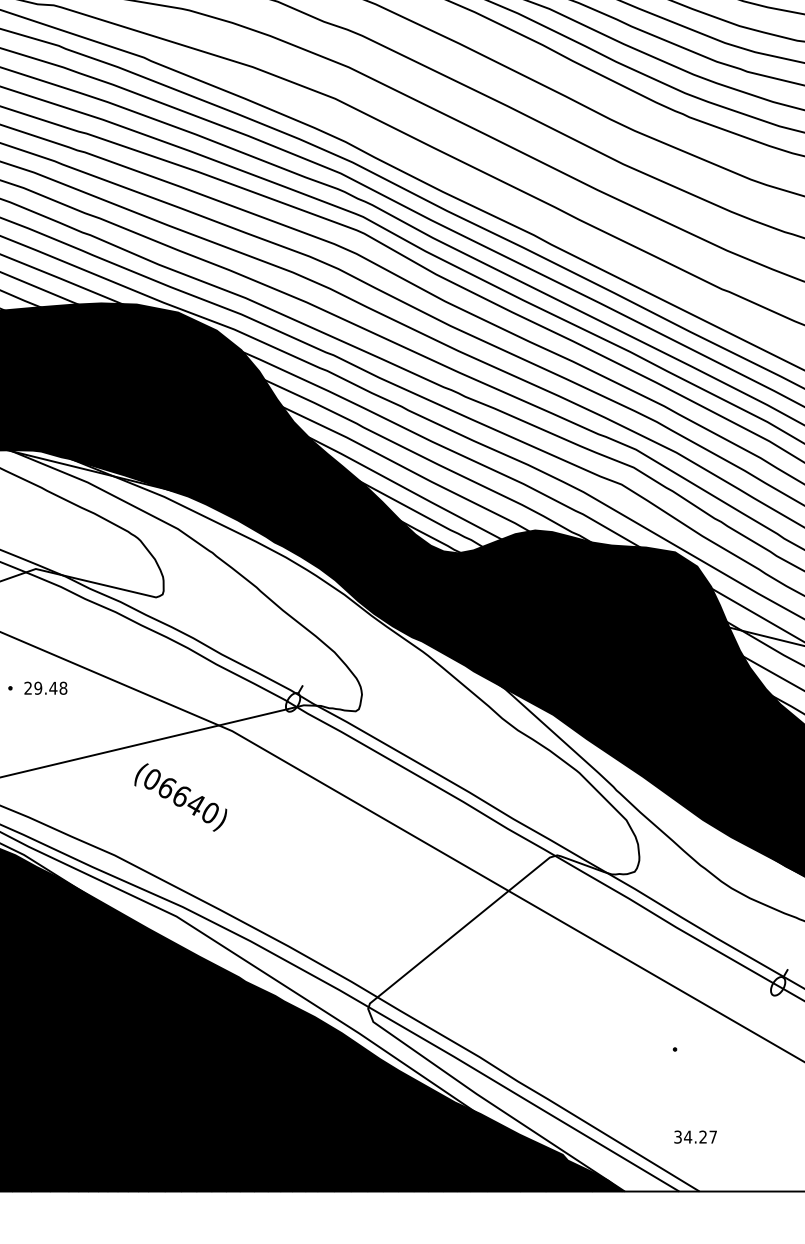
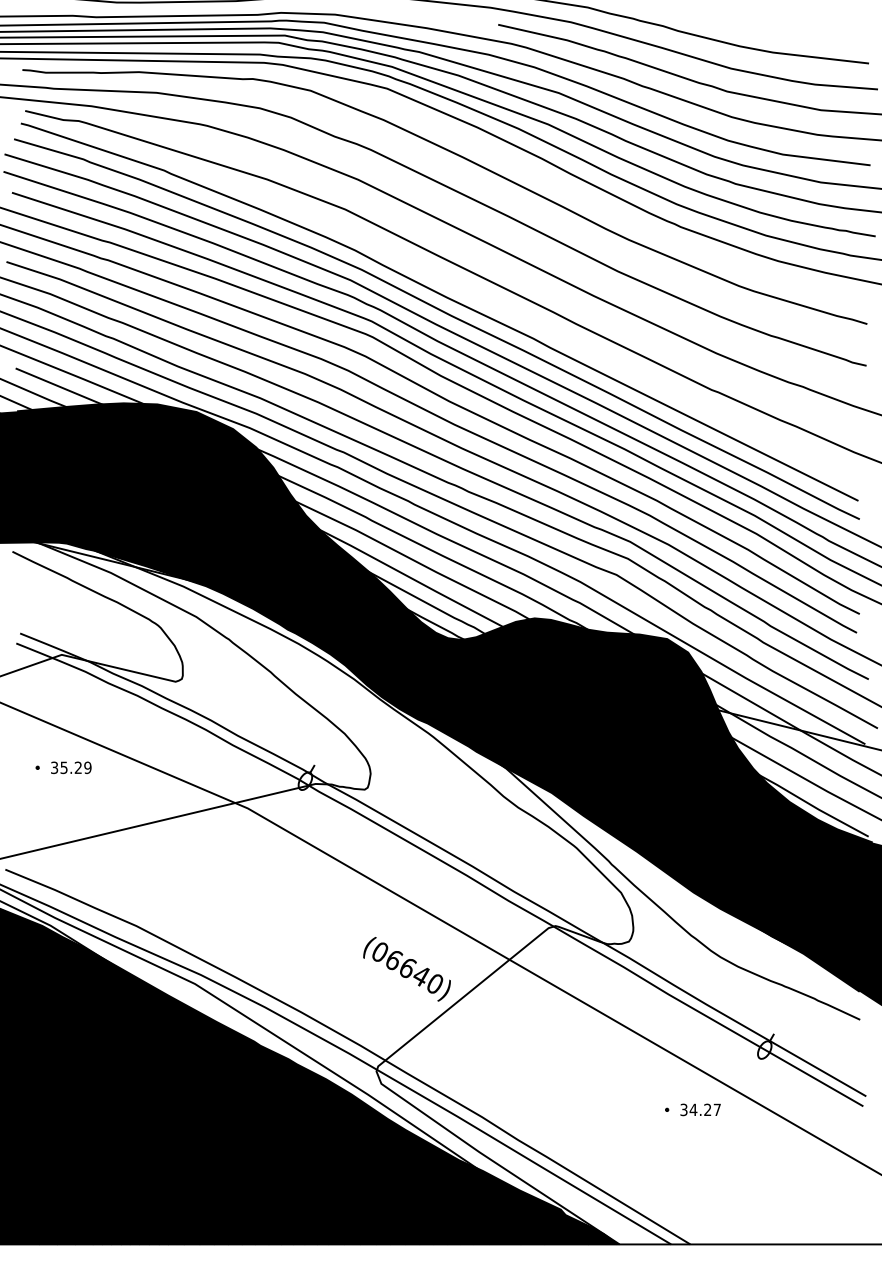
text: (46, 687) -> (71, 767), 29.48 -> 35.29
text: (180, 797) -> (406, 969), moved
text: (695, 1136) -> (700, 1109), moved

